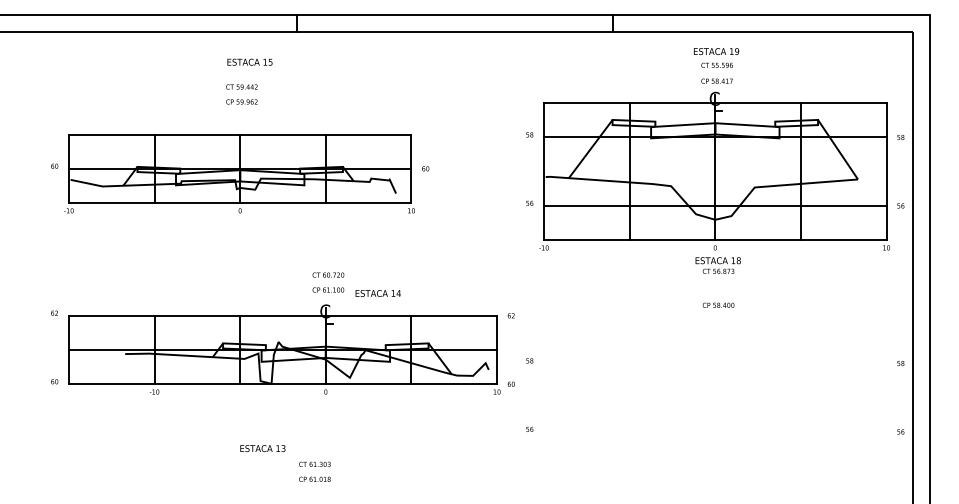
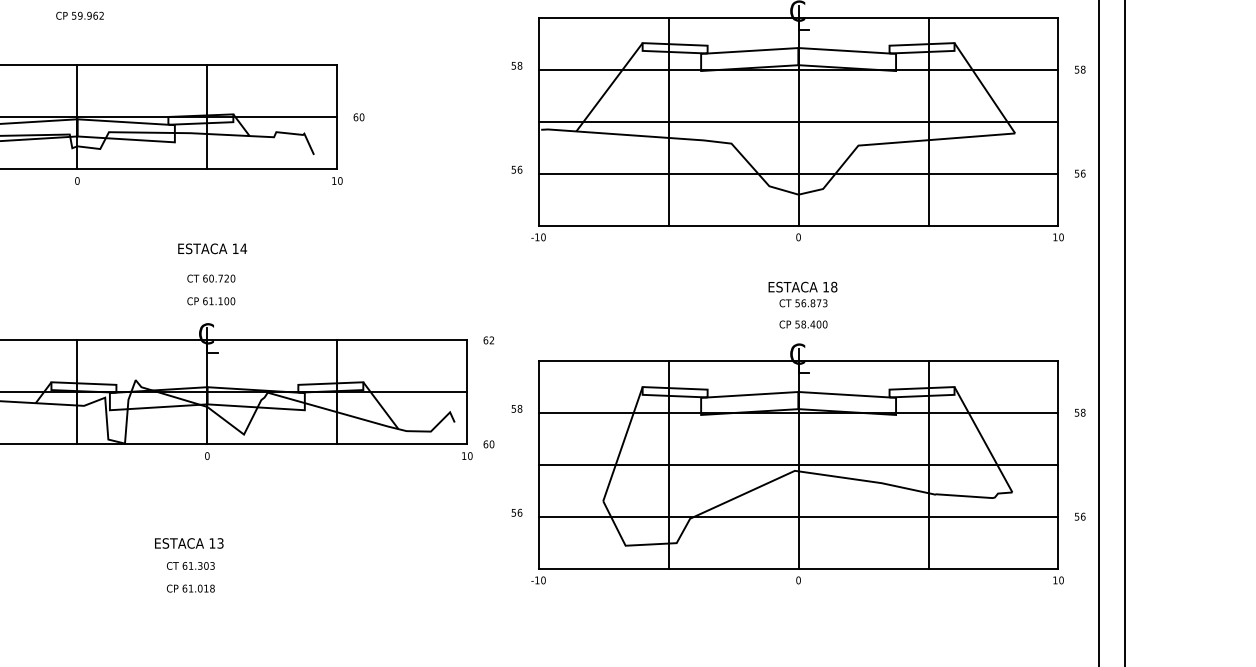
line: (715, 171) -> (798, 121), added
text: (717, 265) -> (801, 294), moved
text: (377, 293) -> (211, 248), moved
part: (714, 396) -> (797, 462), added
text: (262, 448) -> (188, 543), moved

